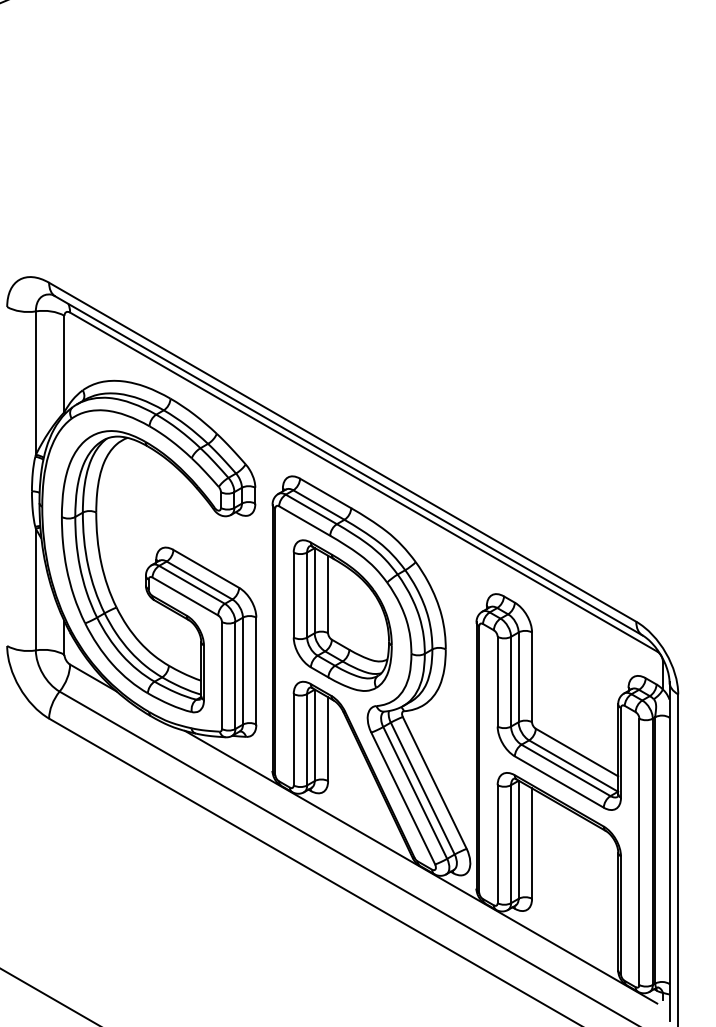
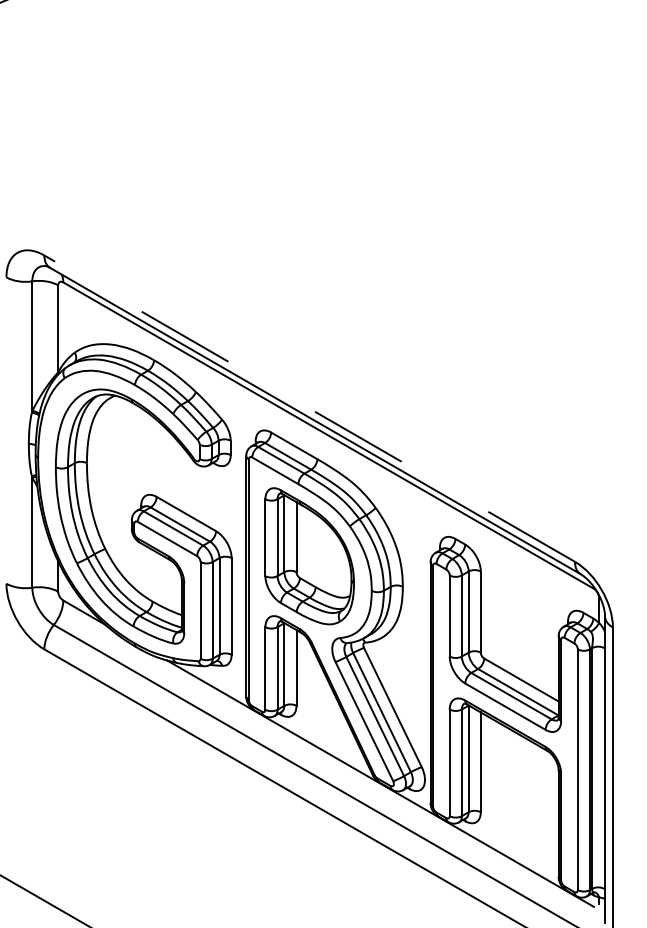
line: (342, 452) -> (309, 408), solid -> dashed

